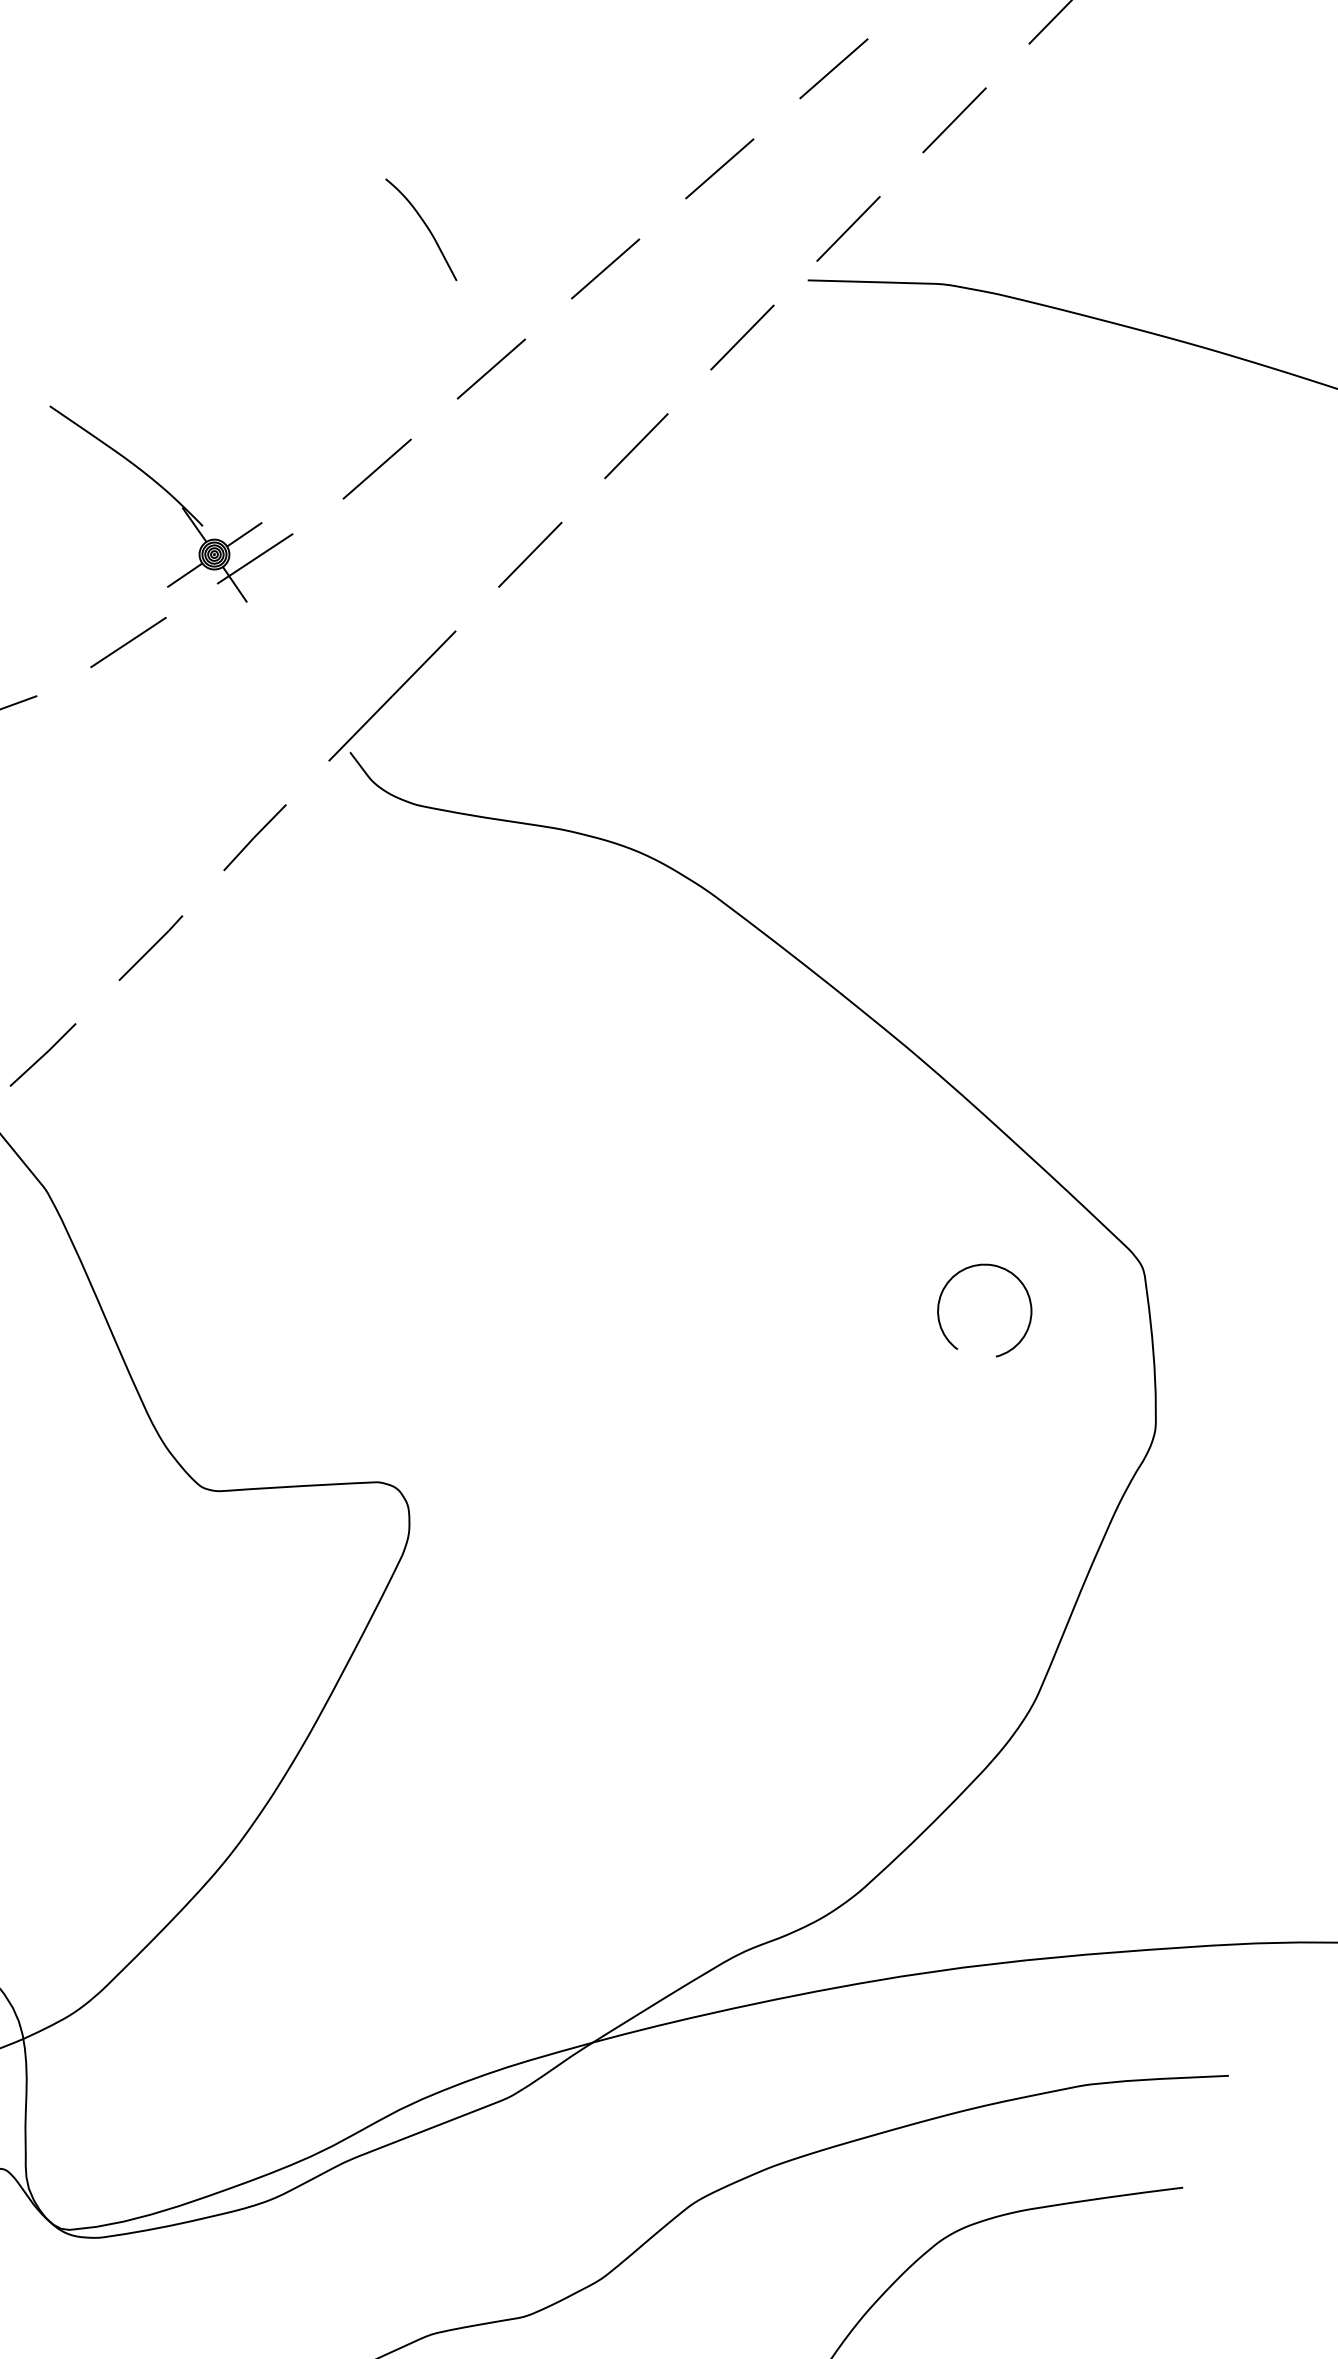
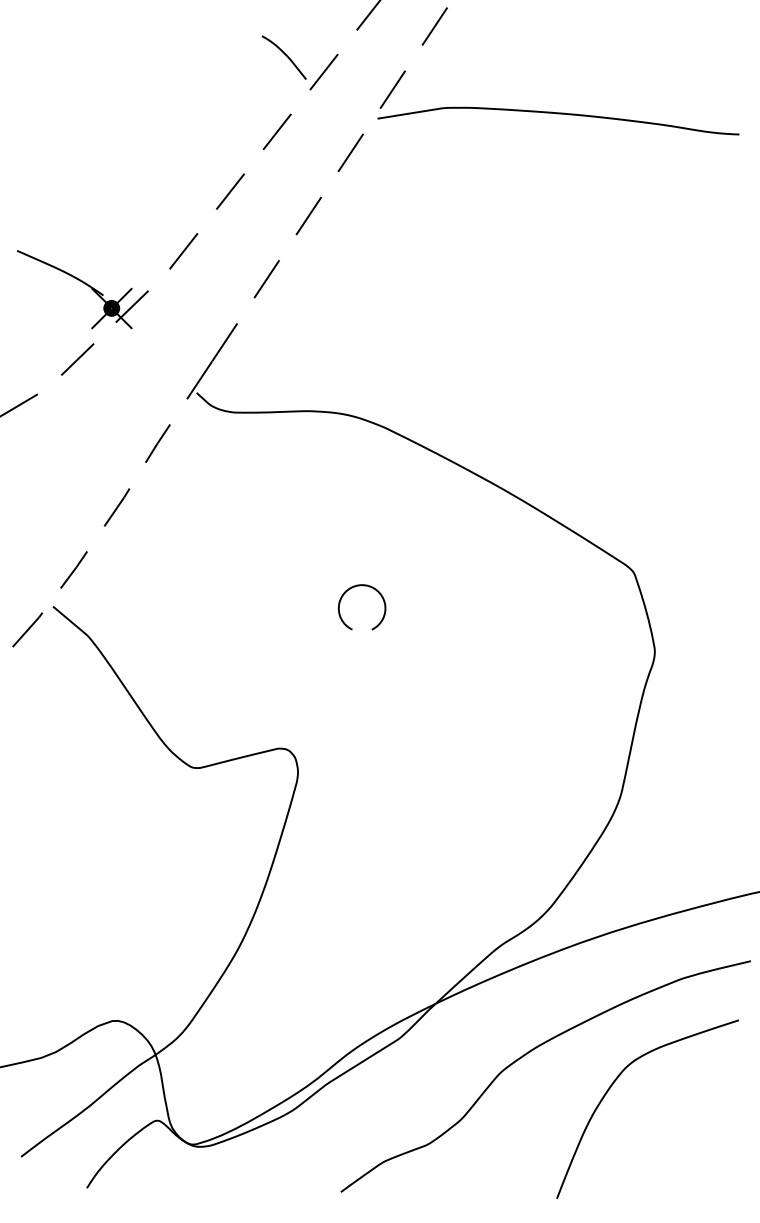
curve: (424, 225) -> (285, 55), moved
arc: (979, 1267) -> (355, 587), moved

